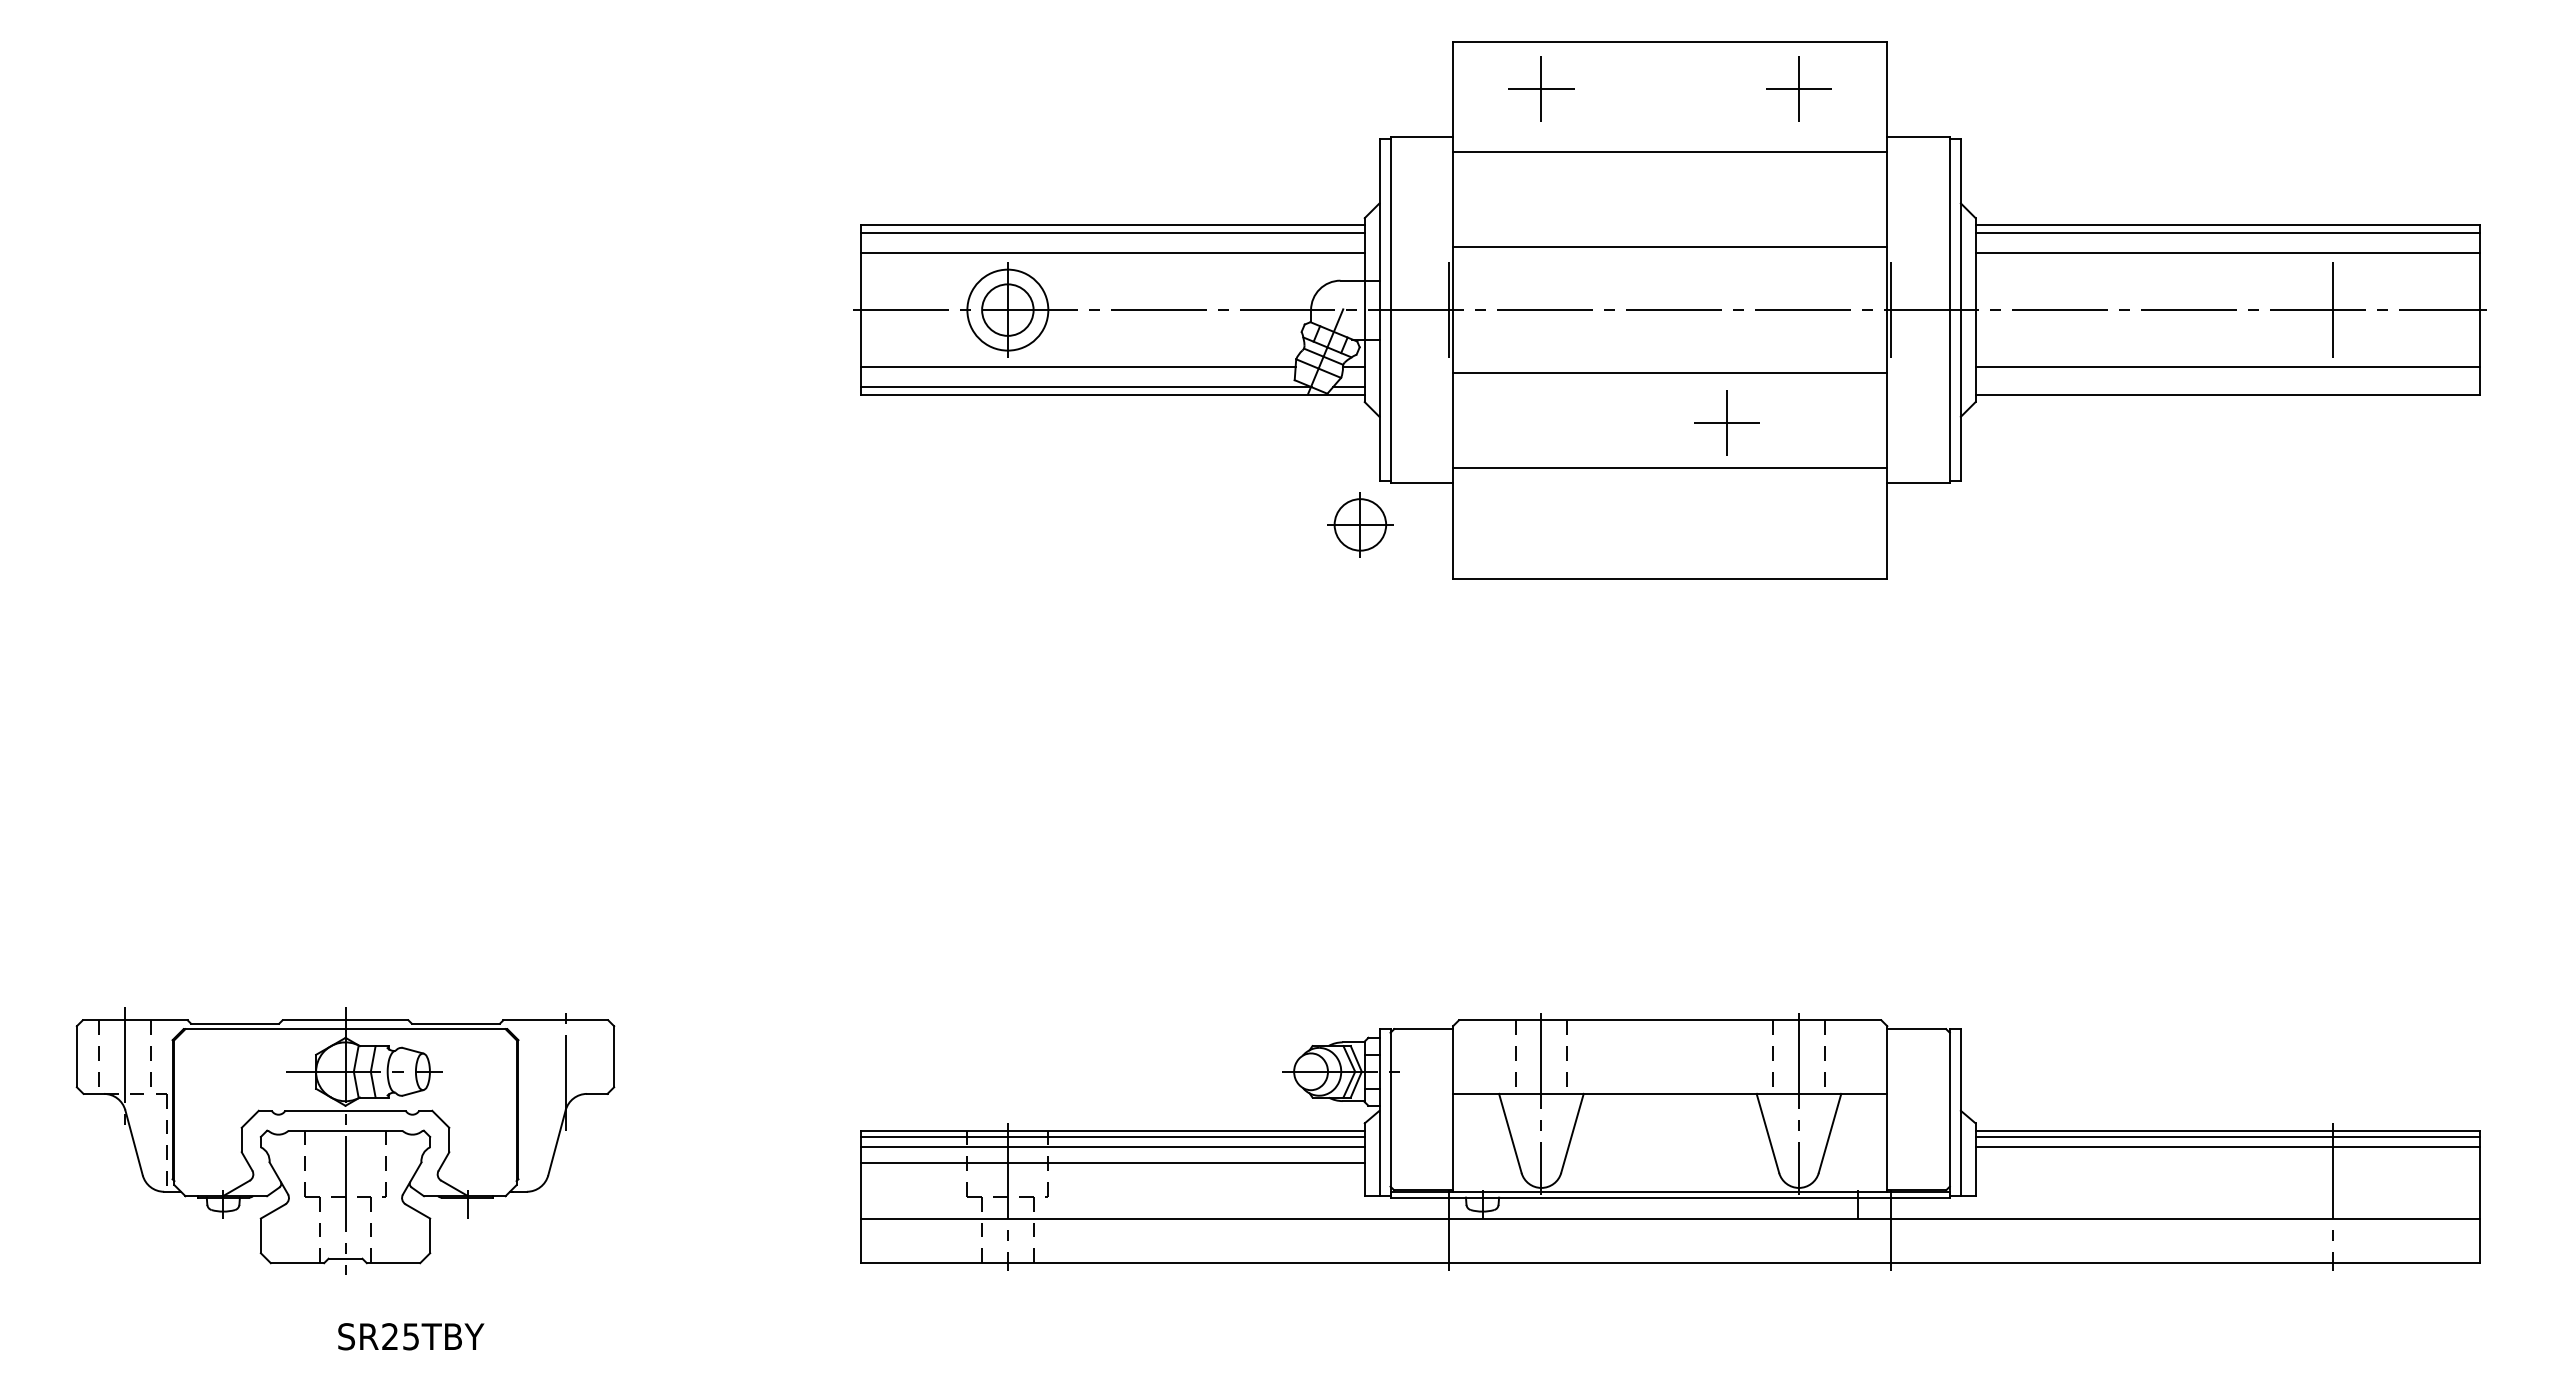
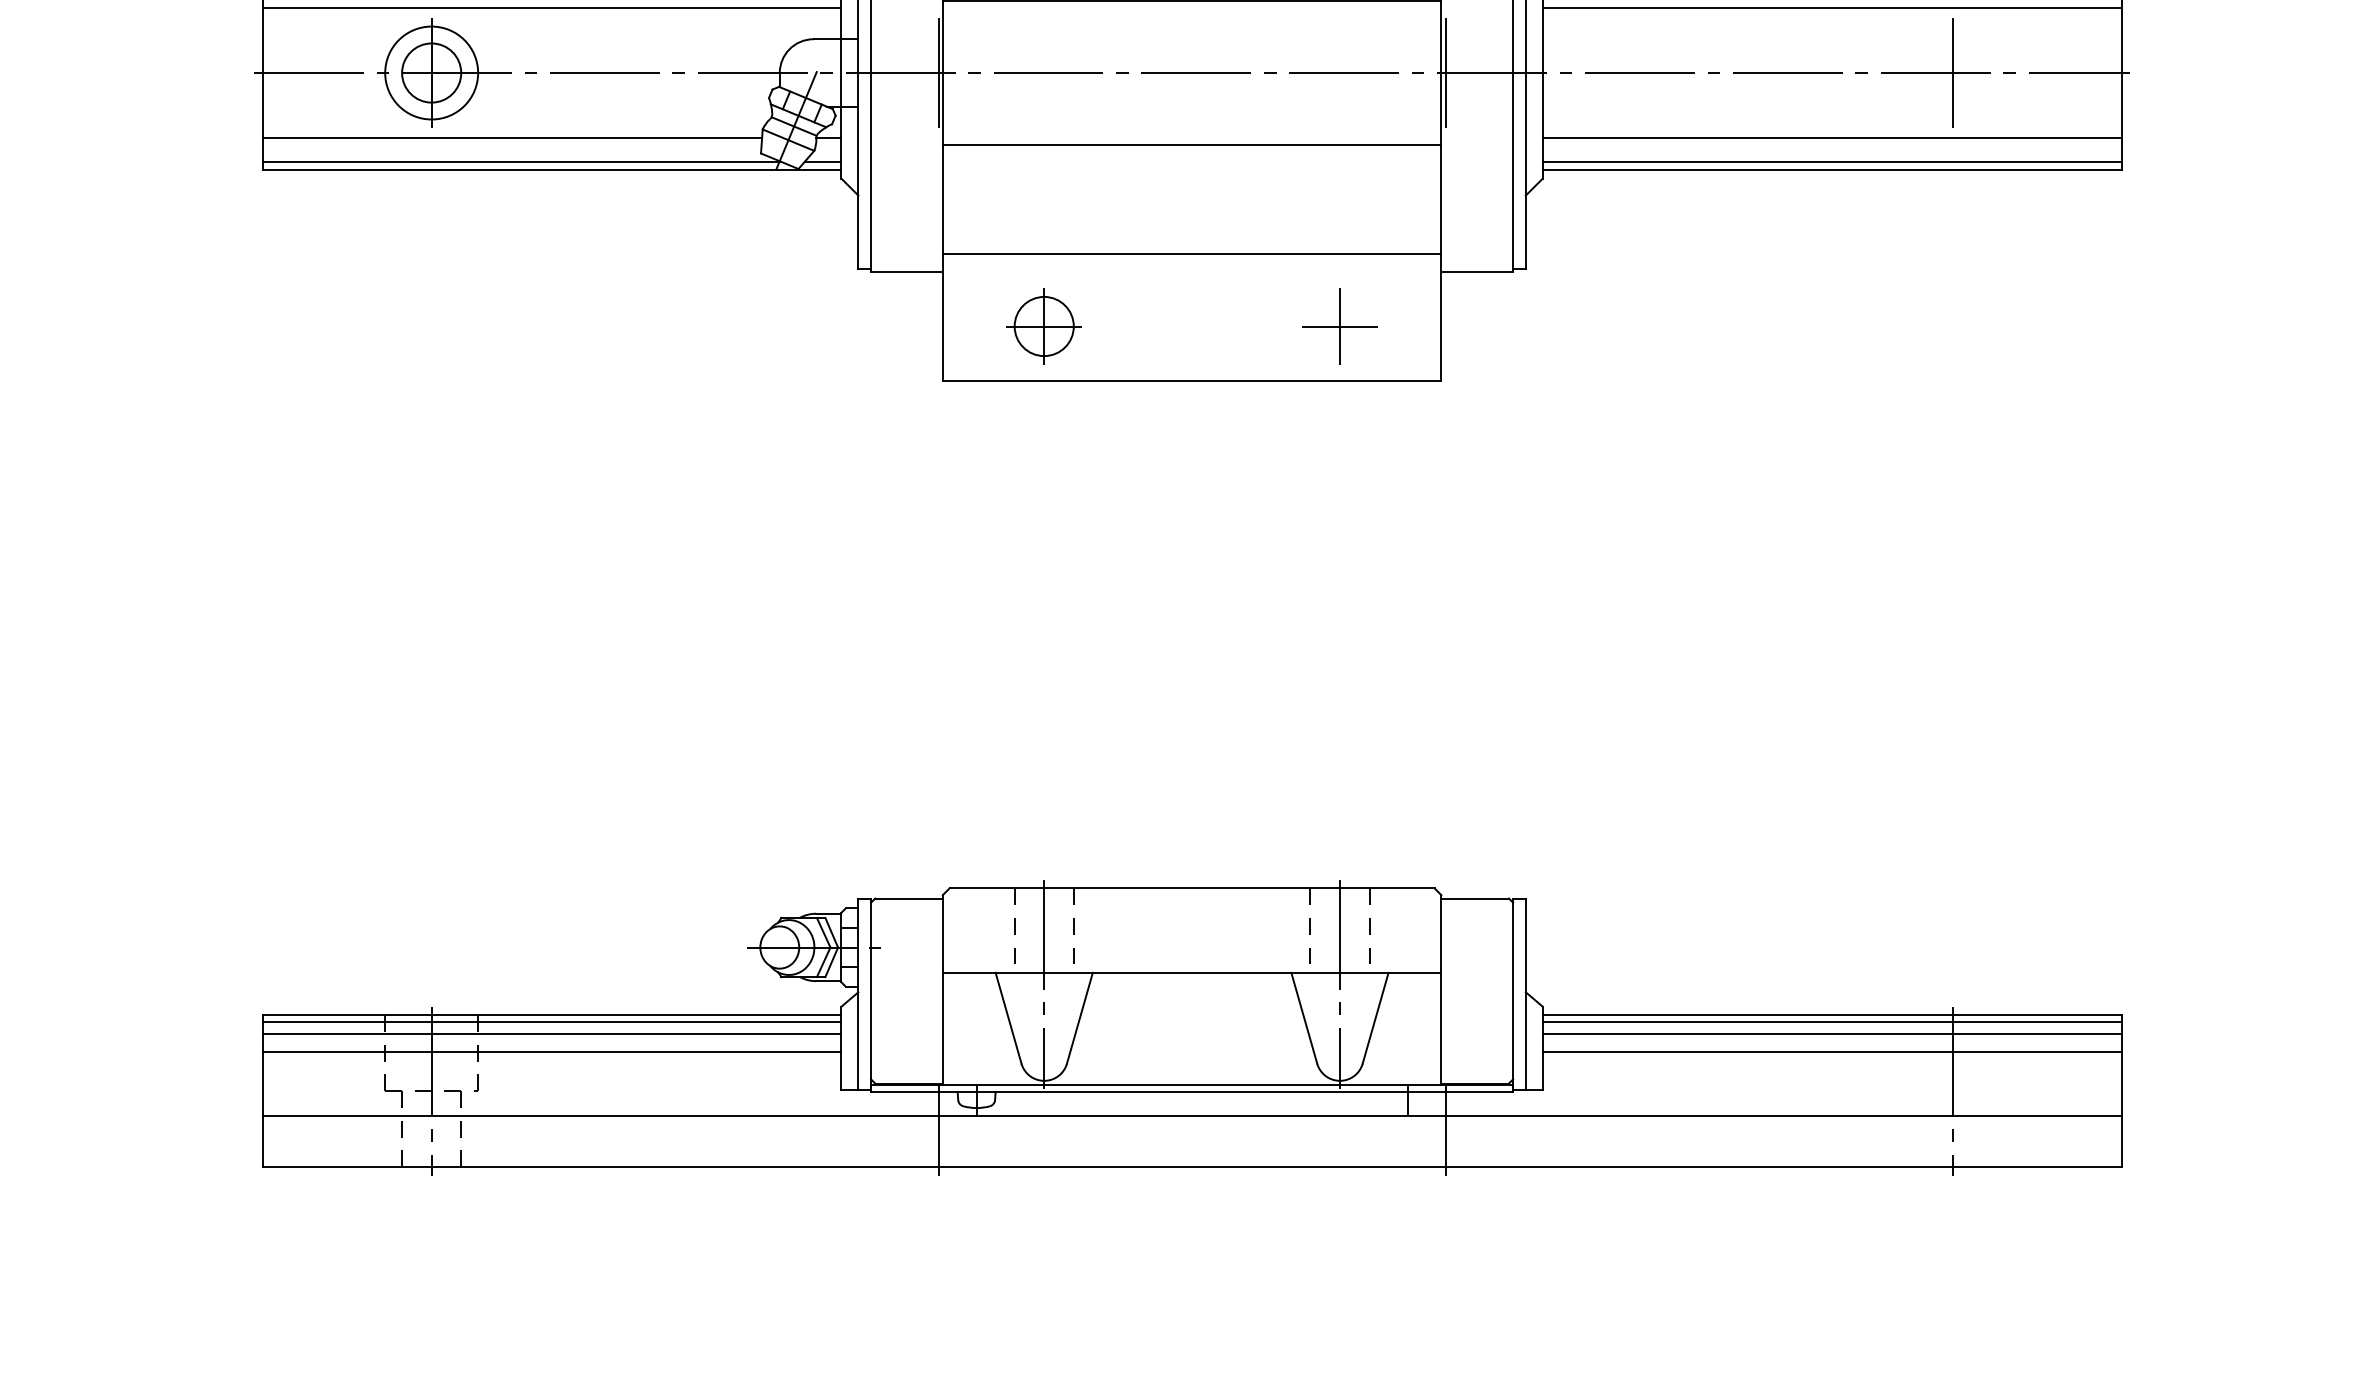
line: (2227, 387) -> (1831, 161), added
part: (1726, 422) -> (1339, 326), moved
part: (1360, 524) -> (1044, 326), moved
line: (2227, 1162) -> (1831, 1051), added

